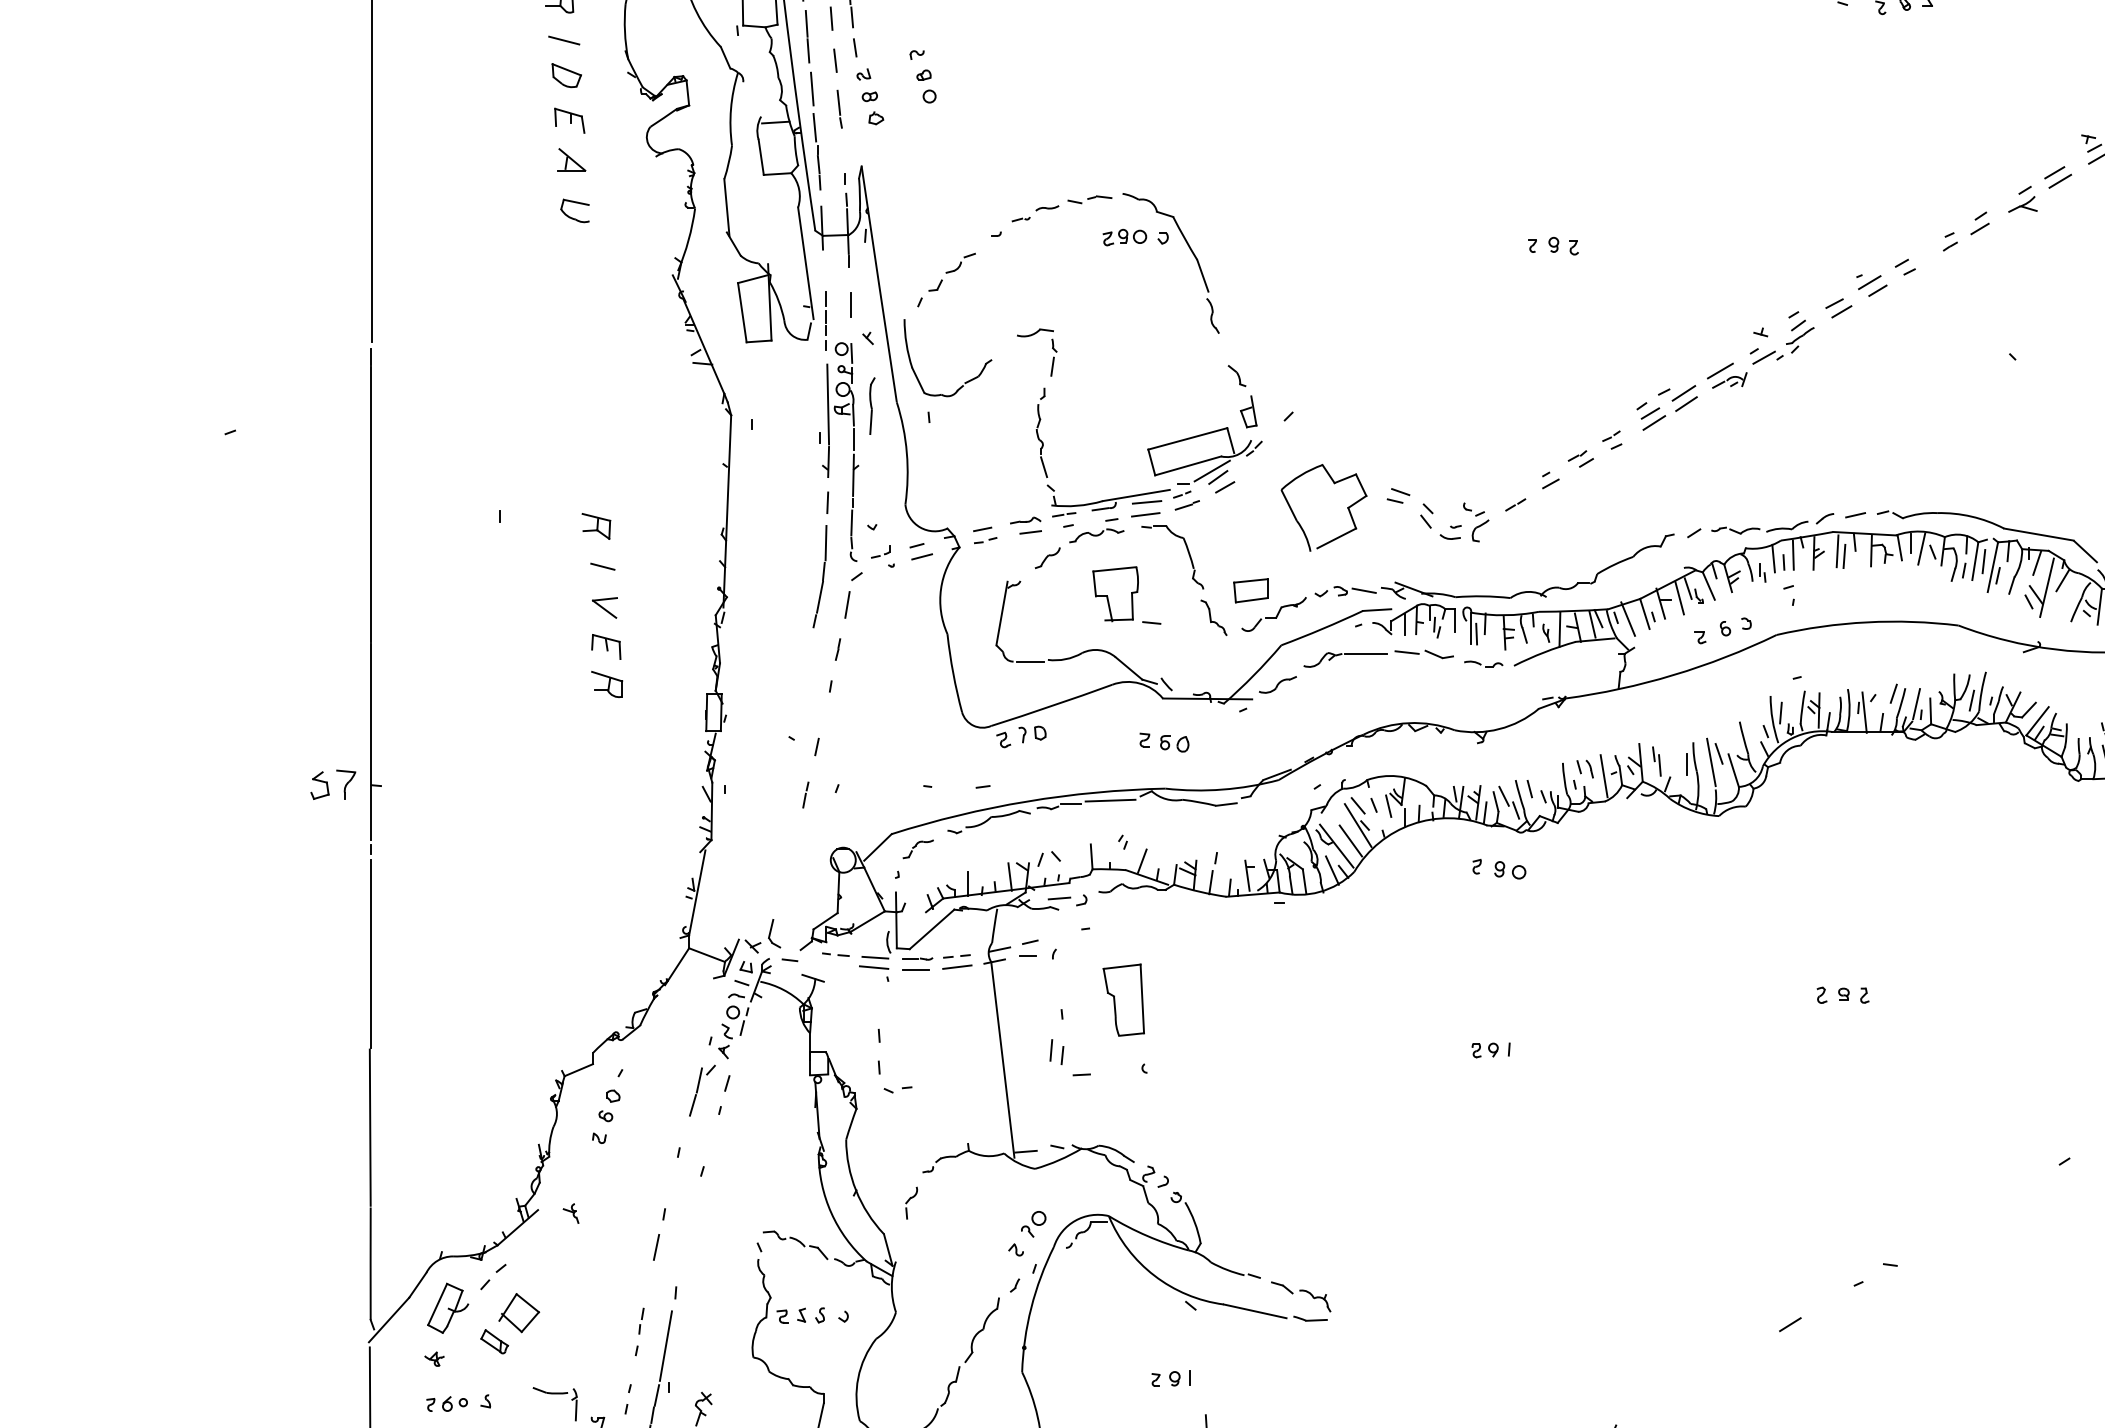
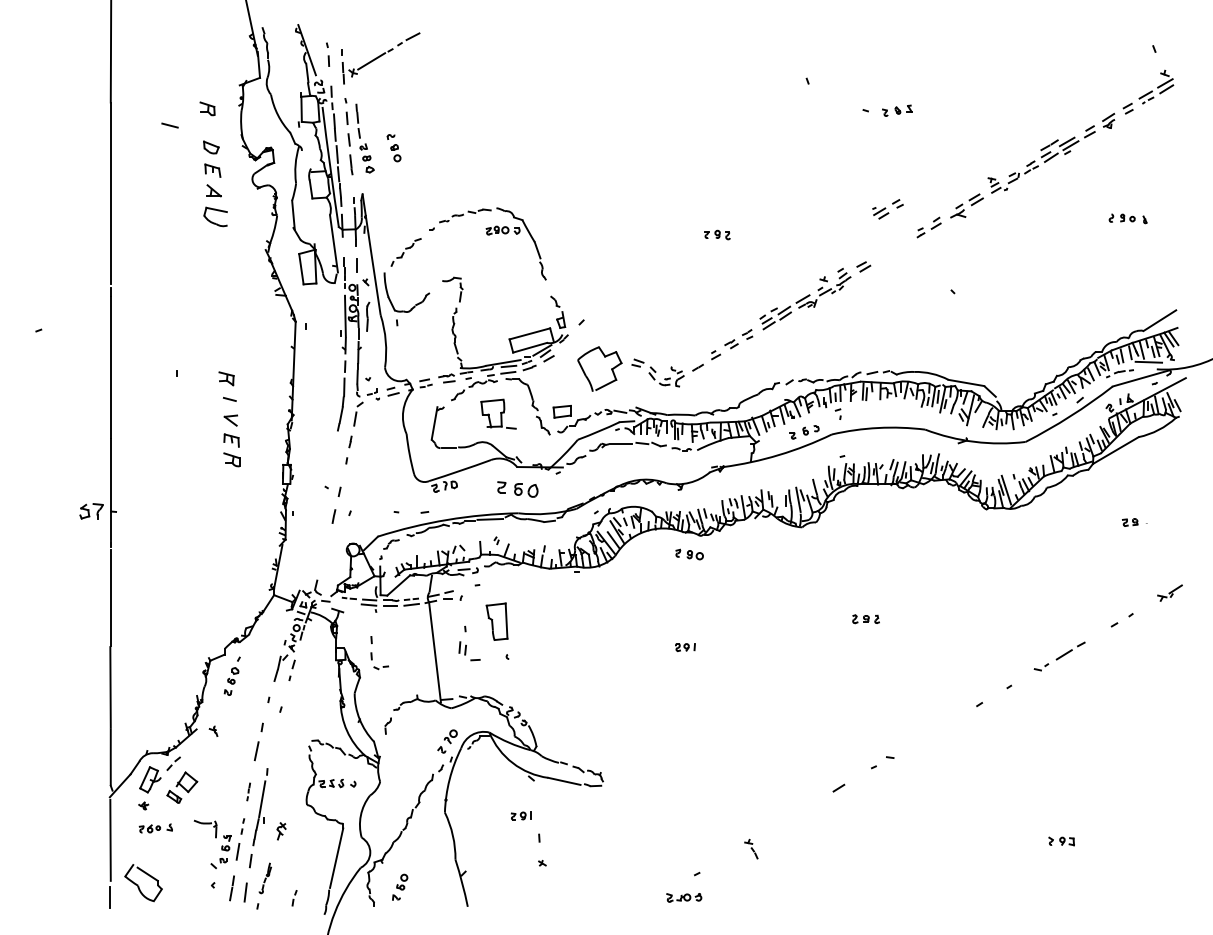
line: (563, 40) -> (169, 125), moved
part: (574, 210) -> (215, 216), size x1.6
part: (1885, 278) -> (887, 209), moved
part: (1163, 742) -> (517, 489), size x1.6
part: (658, 1233) -> (258, 741), size x1.4
part: (639, 1331) -> (248, 791), size x0.7

